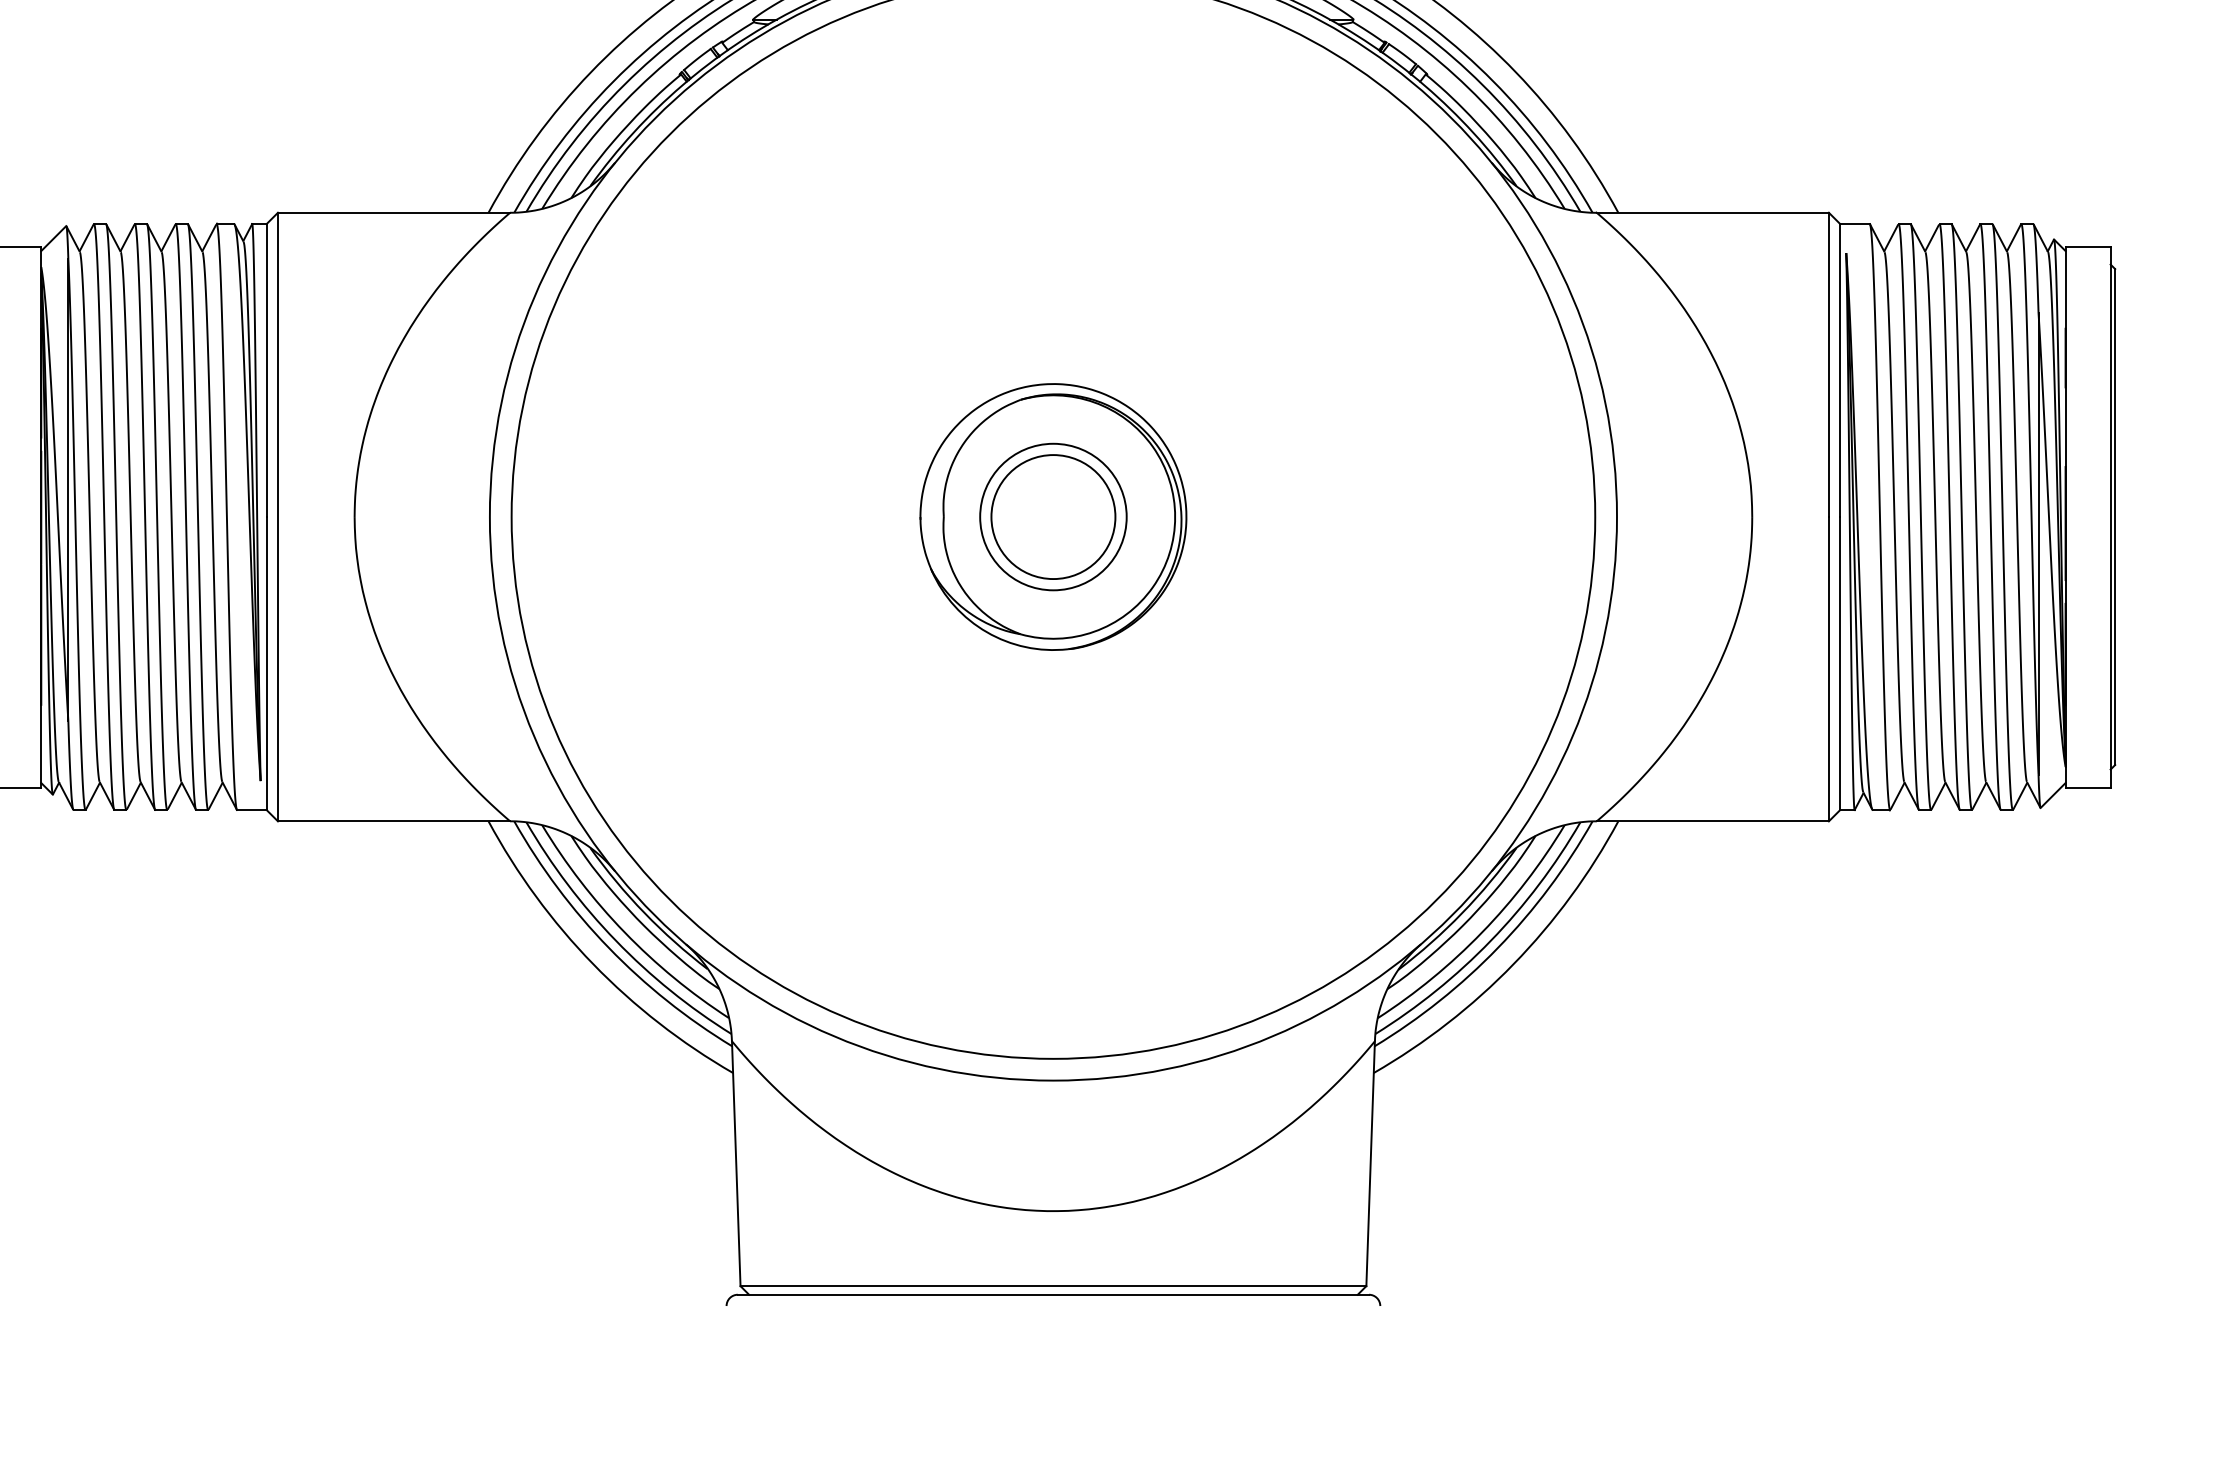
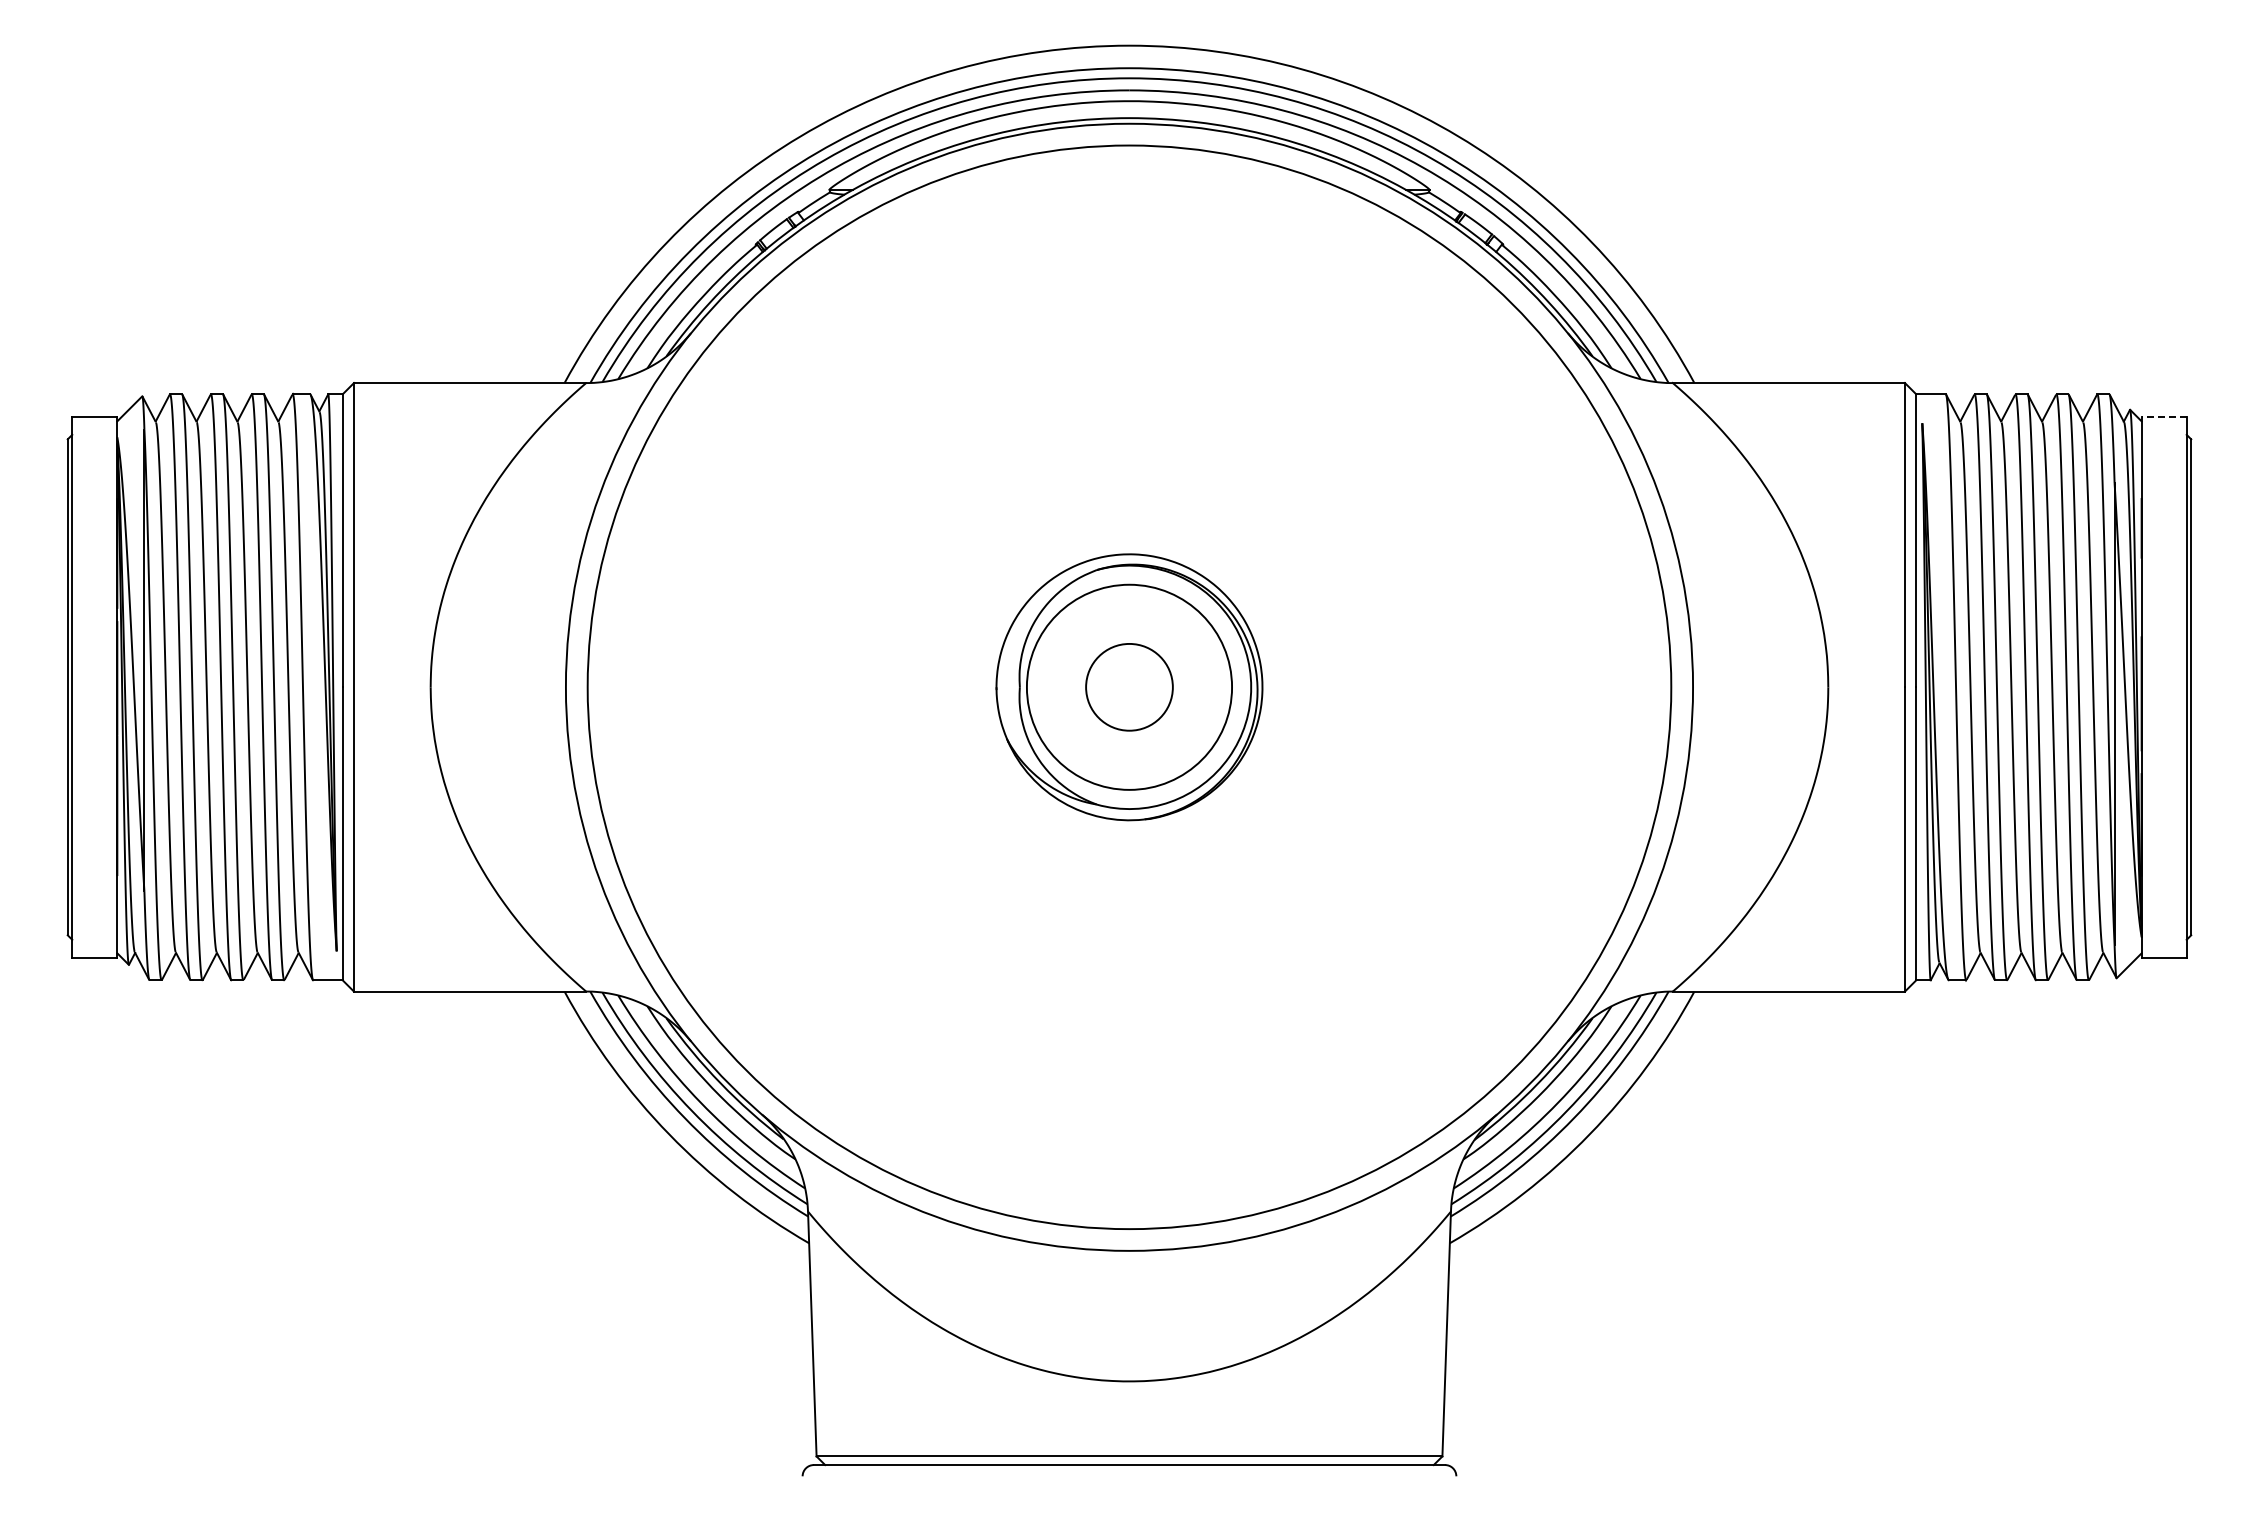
line: (2088, 246) -> (2164, 416), solid -> dashed
circle: (1053, 517) -> (1129, 687), size x0.7
circle: (1053, 517) -> (1129, 687), size x1.4

